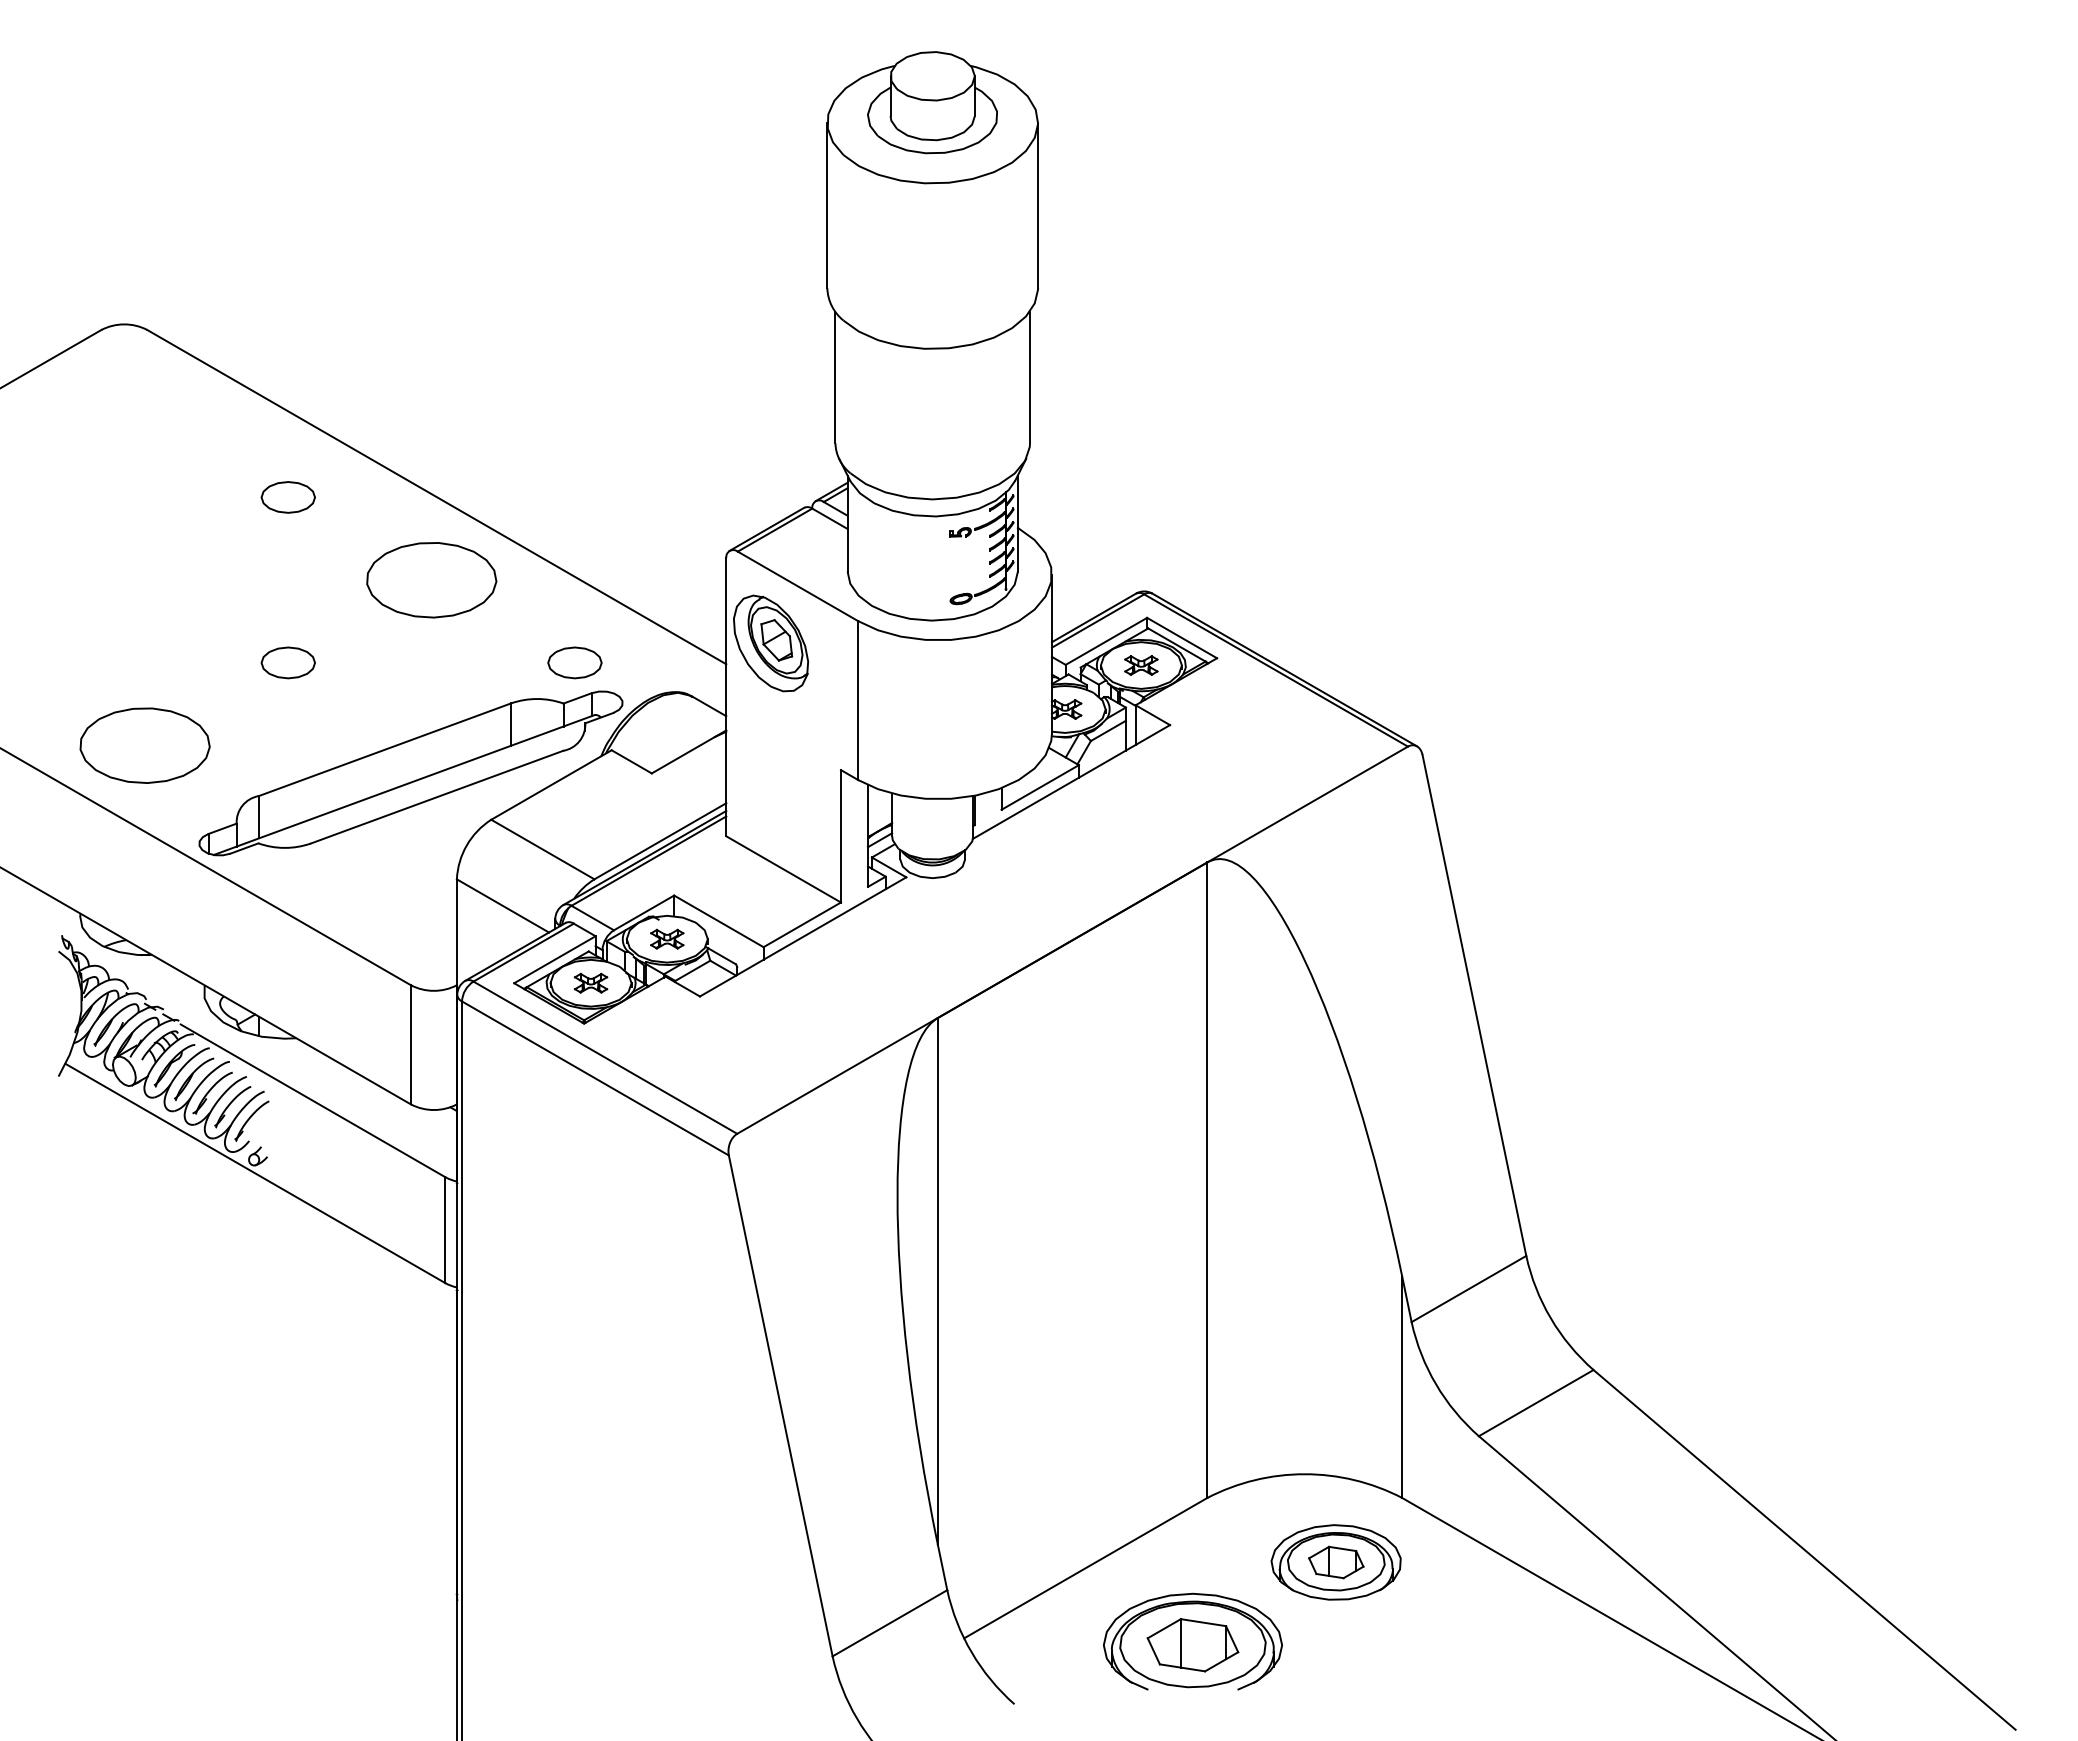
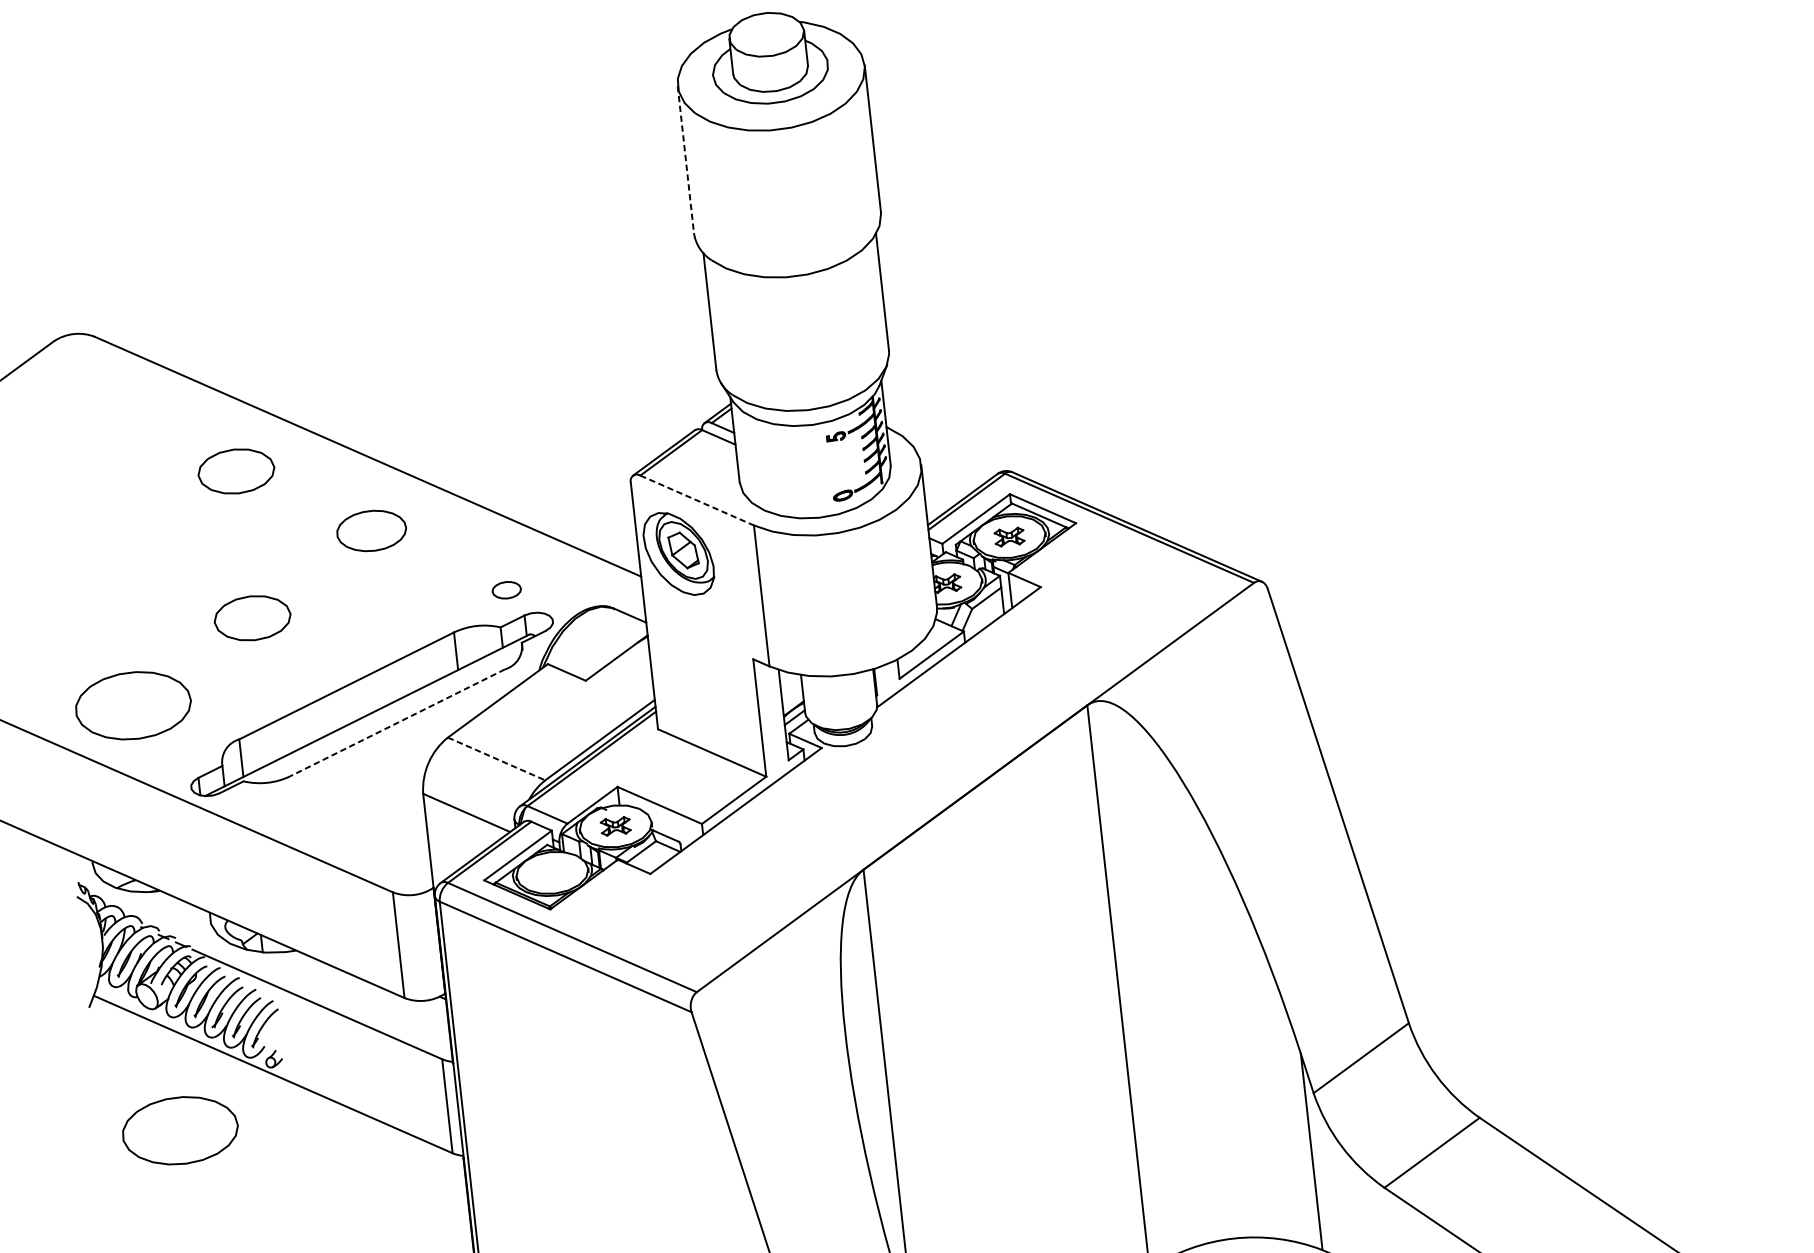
line: (827, 205) -> (686, 159), solid -> dashed
part: (287, 497) -> (235, 471), size x1.6
part: (431, 580) -> (371, 531), size x0.6
line: (797, 586) -> (696, 500), solid -> dashed
part: (287, 662) -> (251, 618), size x1.6
part: (574, 662) -> (506, 589), size x0.6
line: (436, 797) -> (397, 723), solid -> dashed
line: (542, 849) -> (496, 758), solid -> dashed
part: (590, 982) -> (551, 872), removed
part: (144, 1224) -> (179, 1130), added

